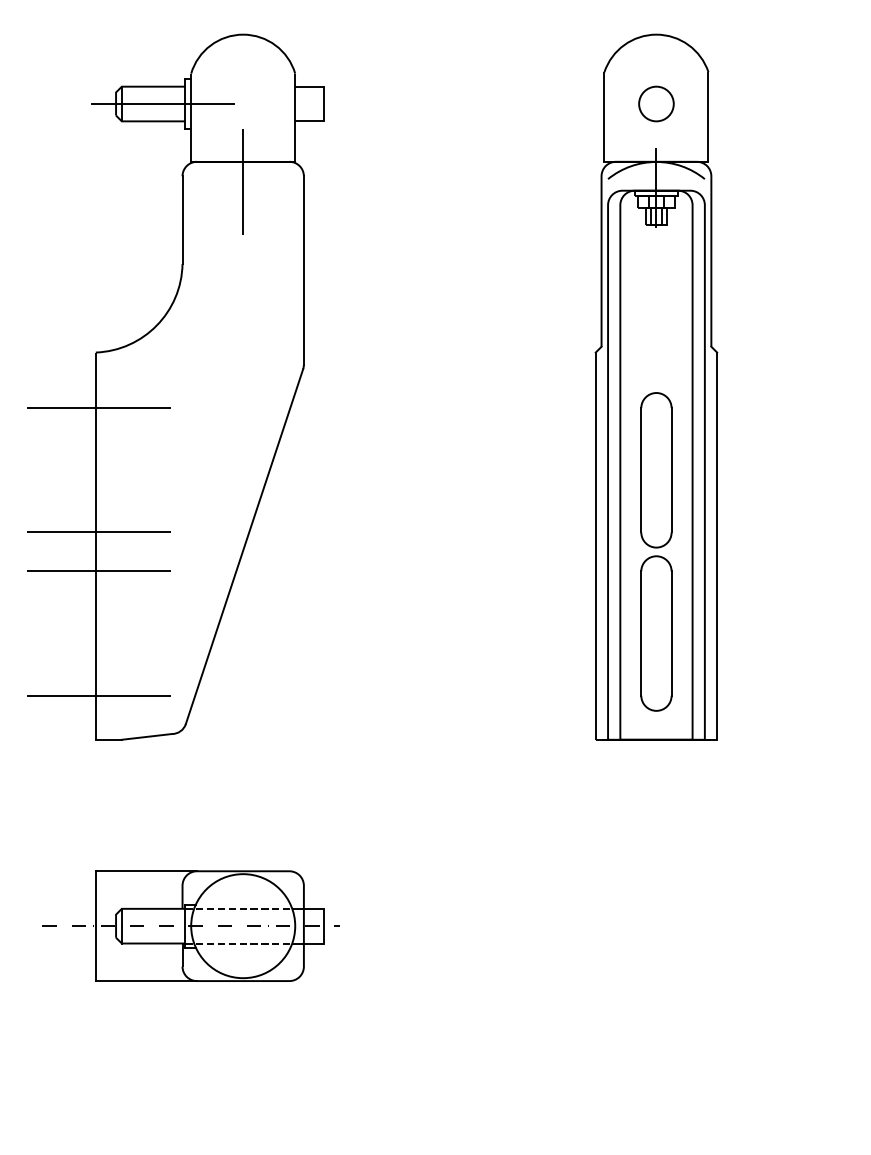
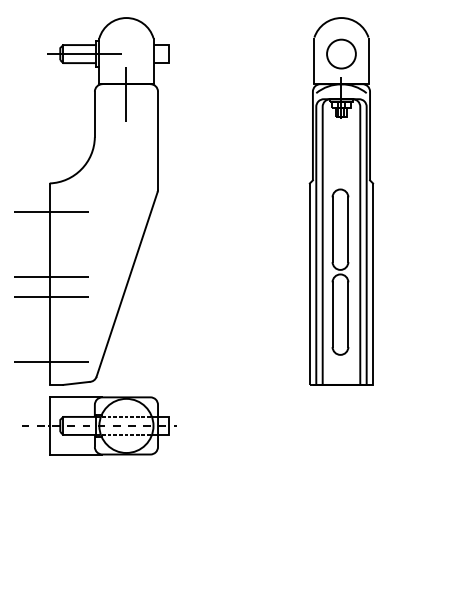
circle: (656, 104) -> (341, 54), size x1.6
part: (656, 550) -> (340, 271), moved
part: (191, 925) -> (99, 425), moved

